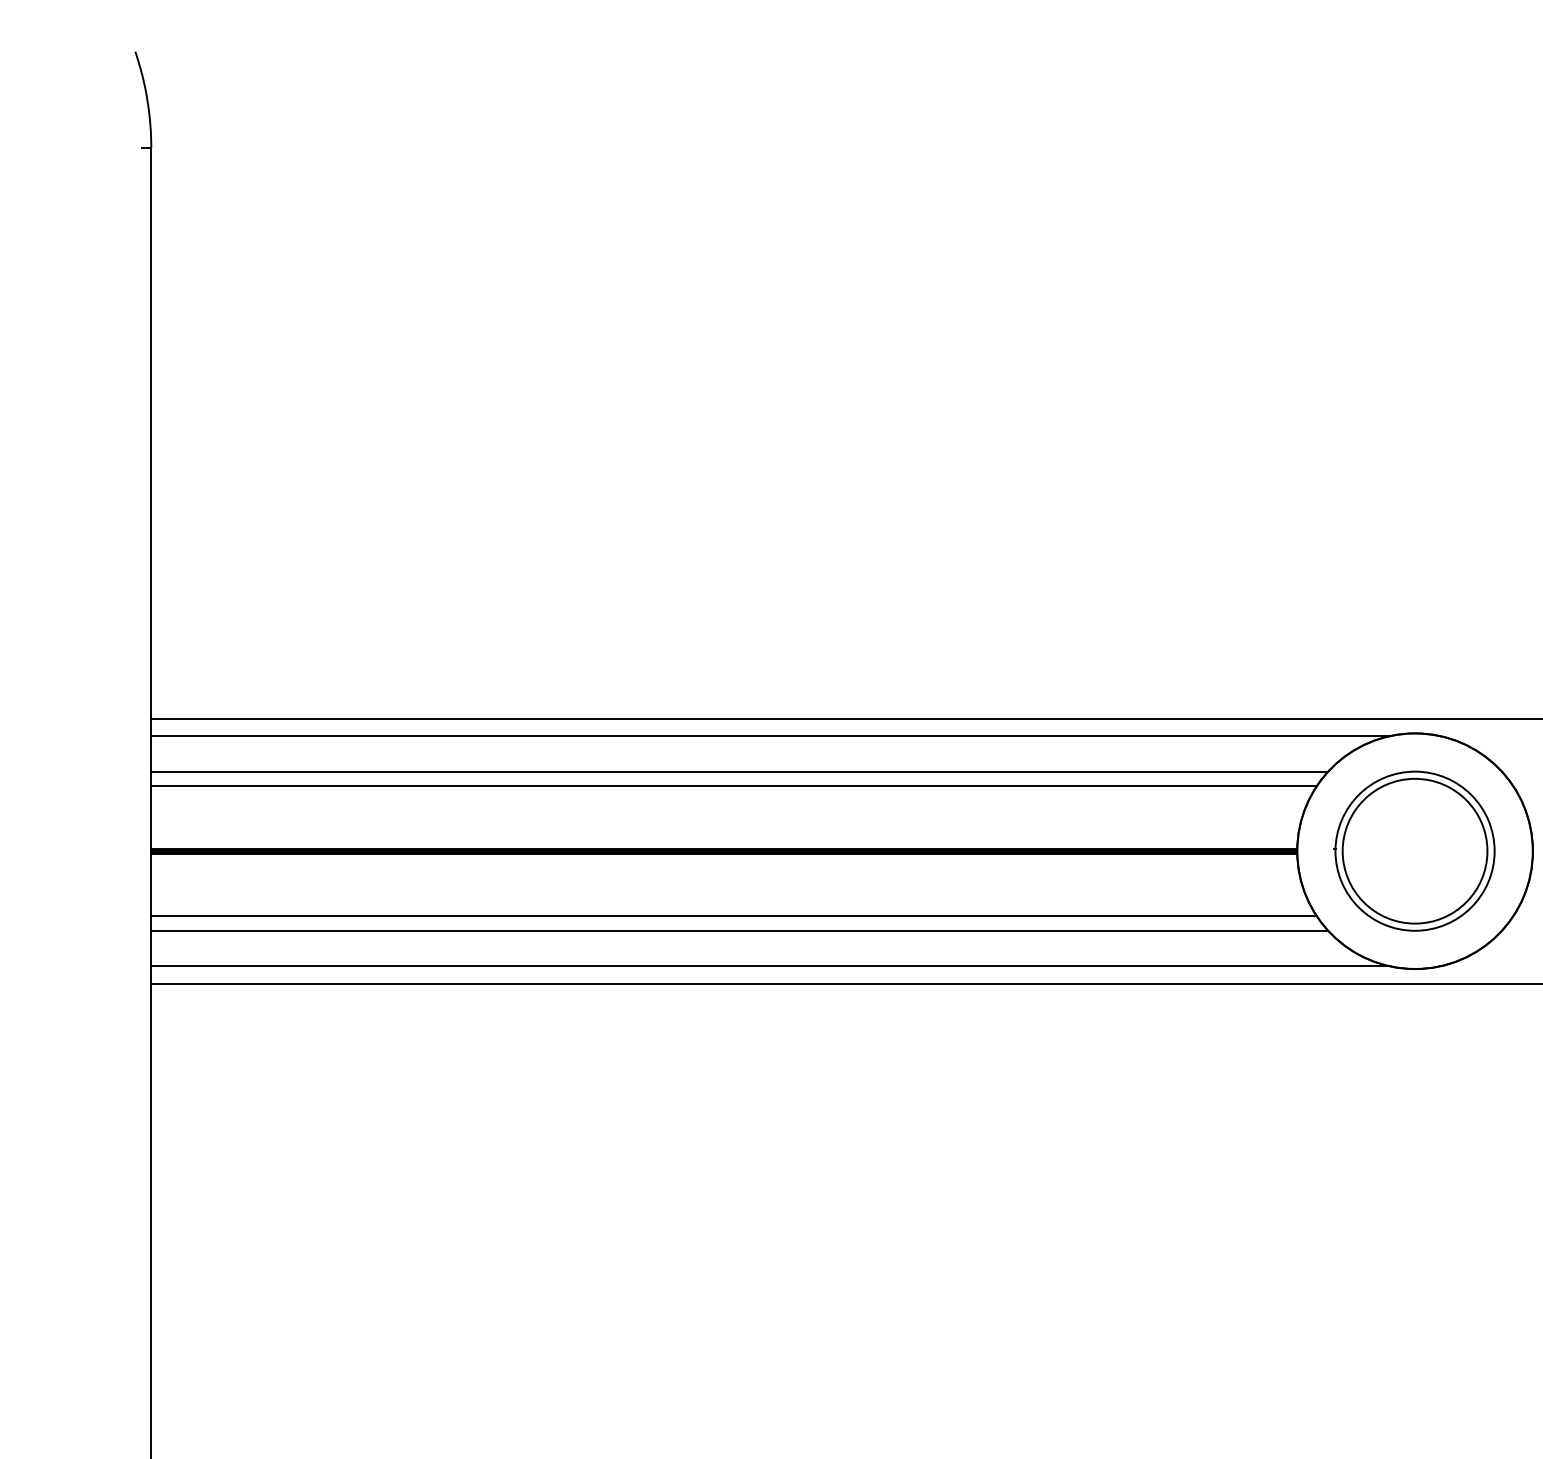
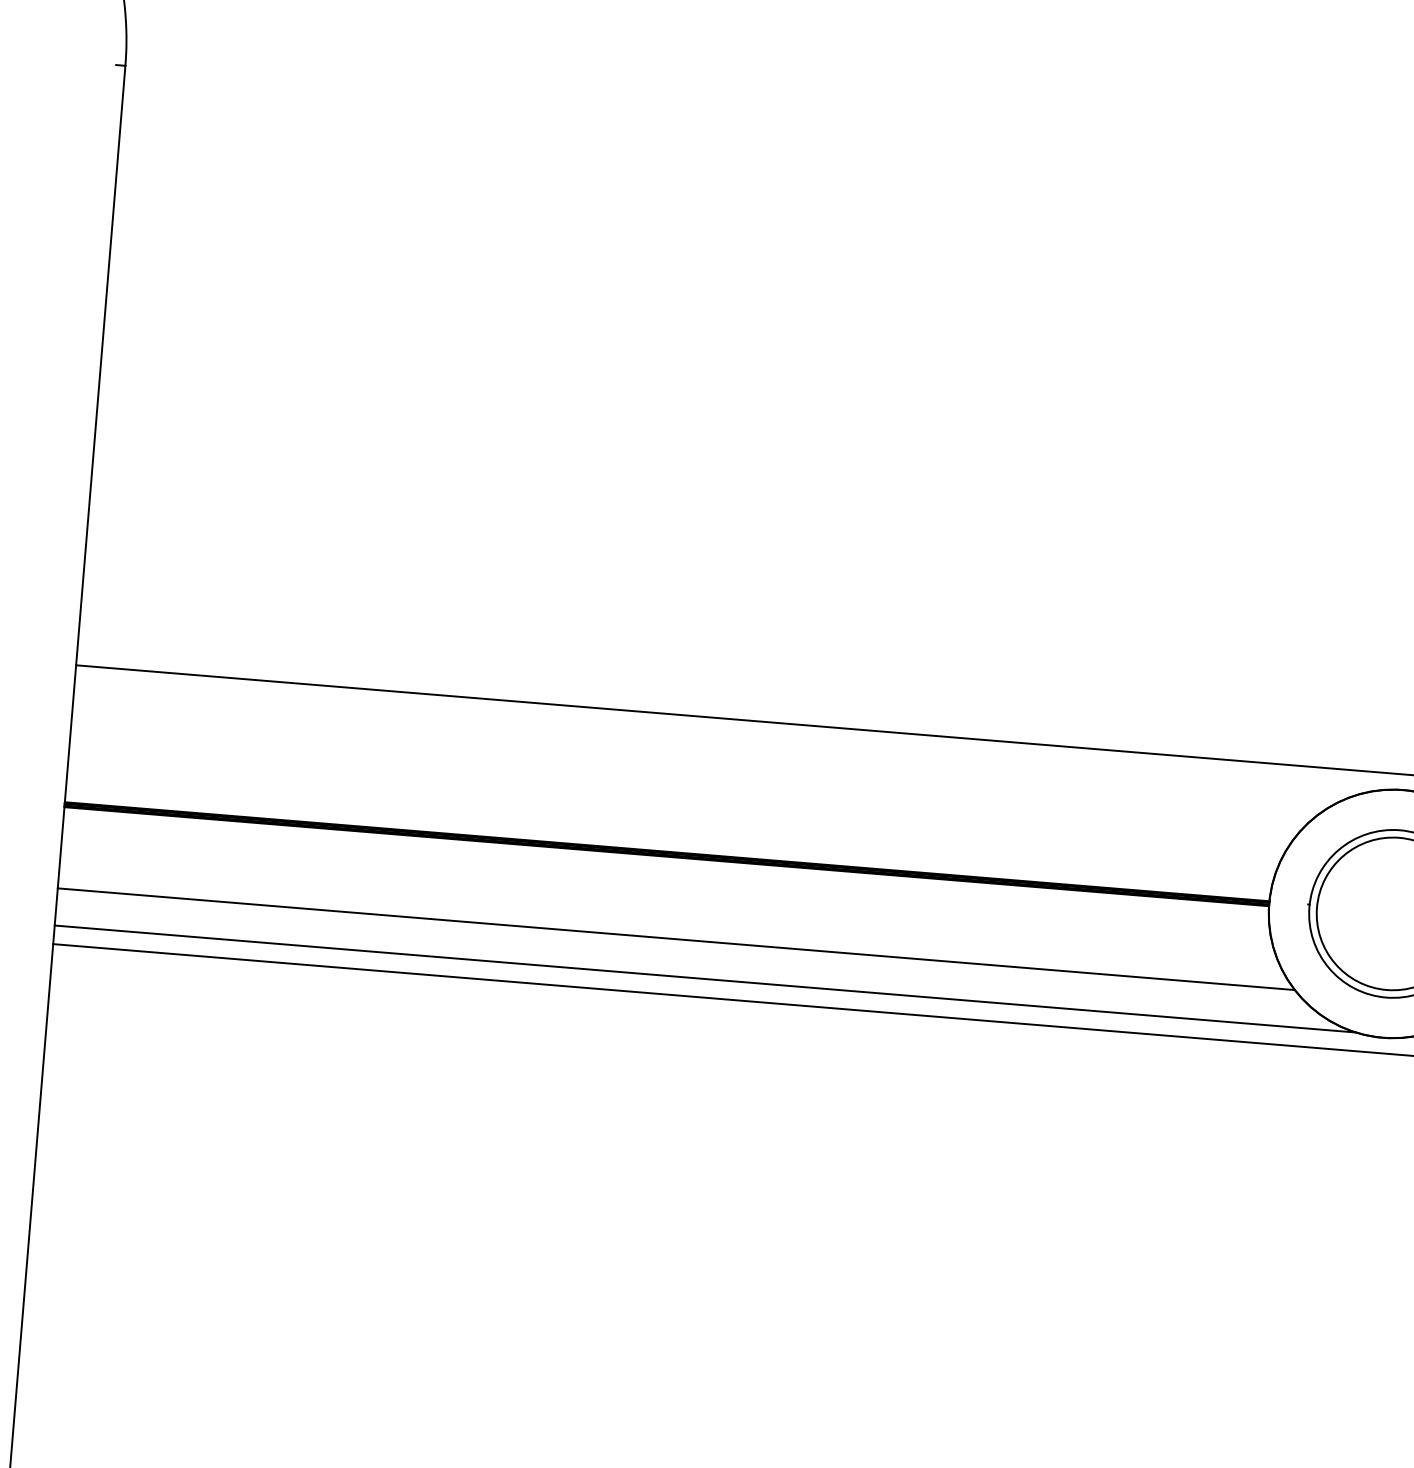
line: (769, 736) -> (724, 737), removed
line: (739, 771) -> (689, 771), removed
line: (733, 786) -> (682, 786), removed
line: (733, 916) -> (671, 923), removed

